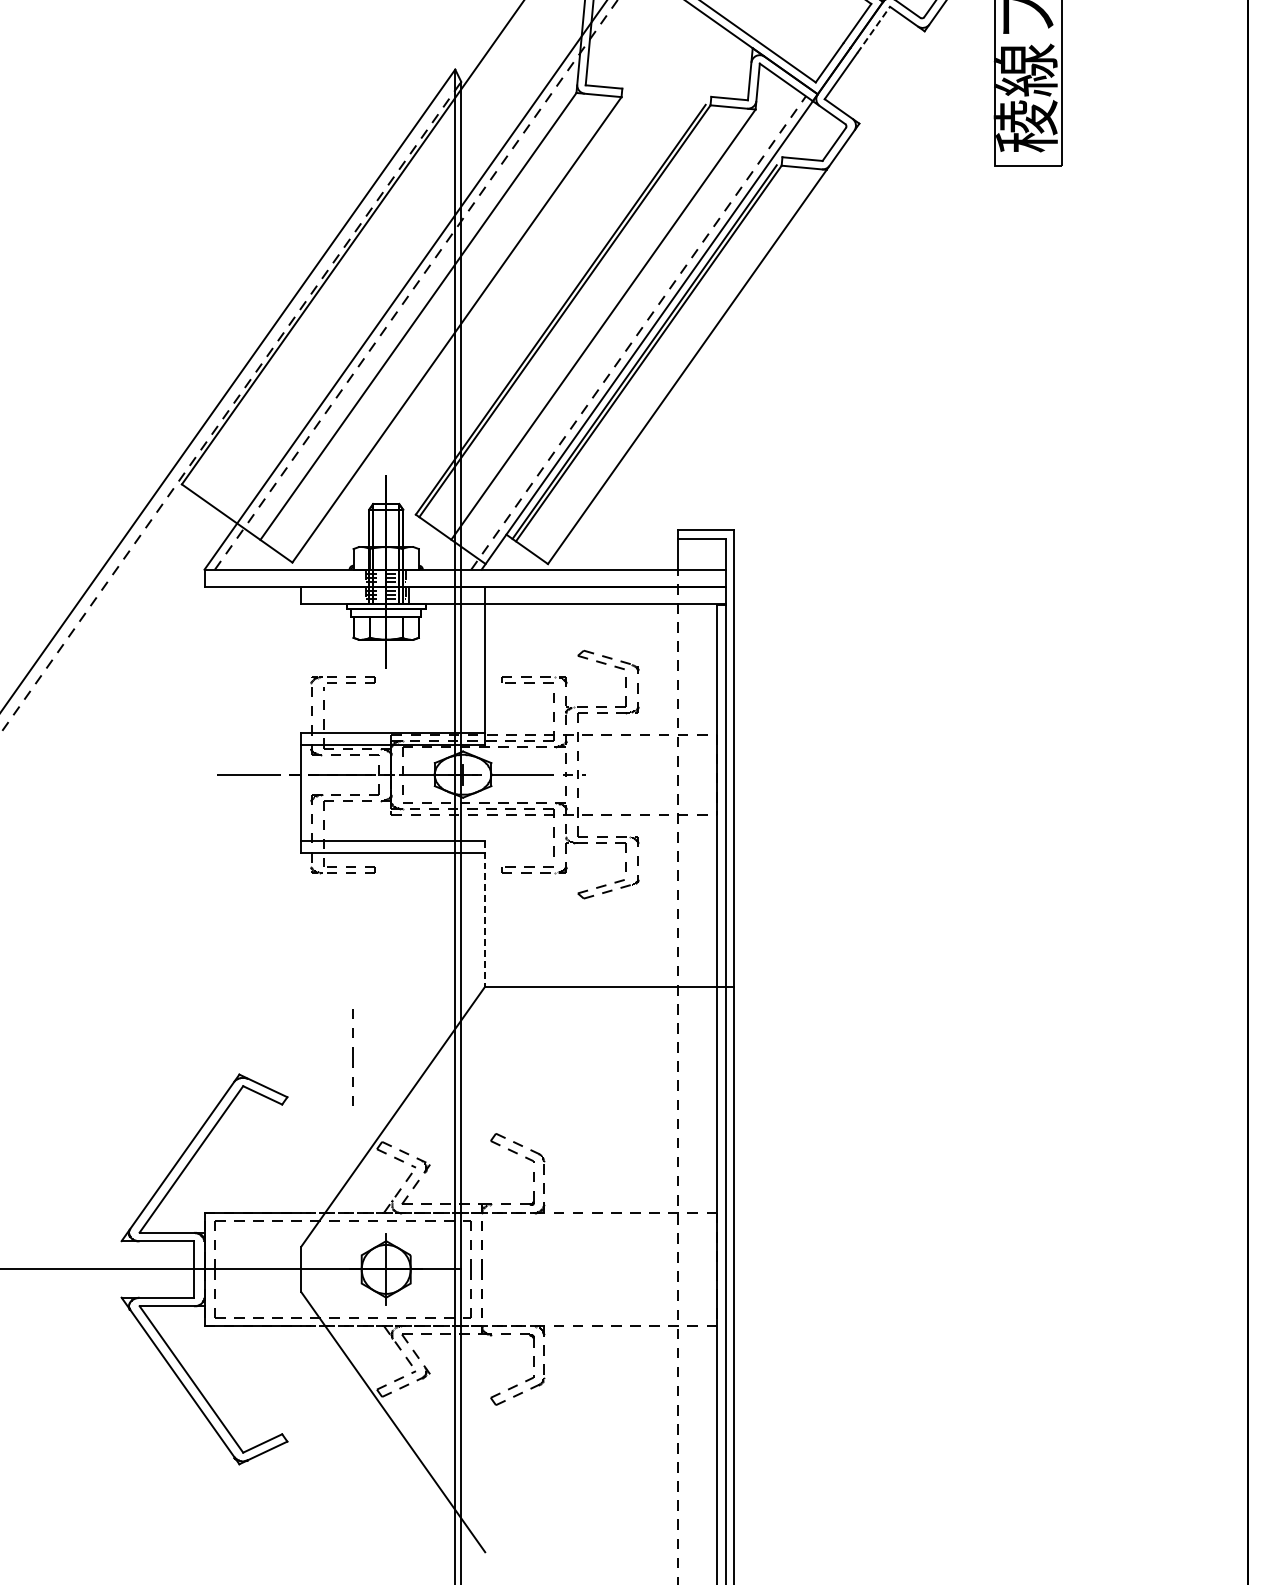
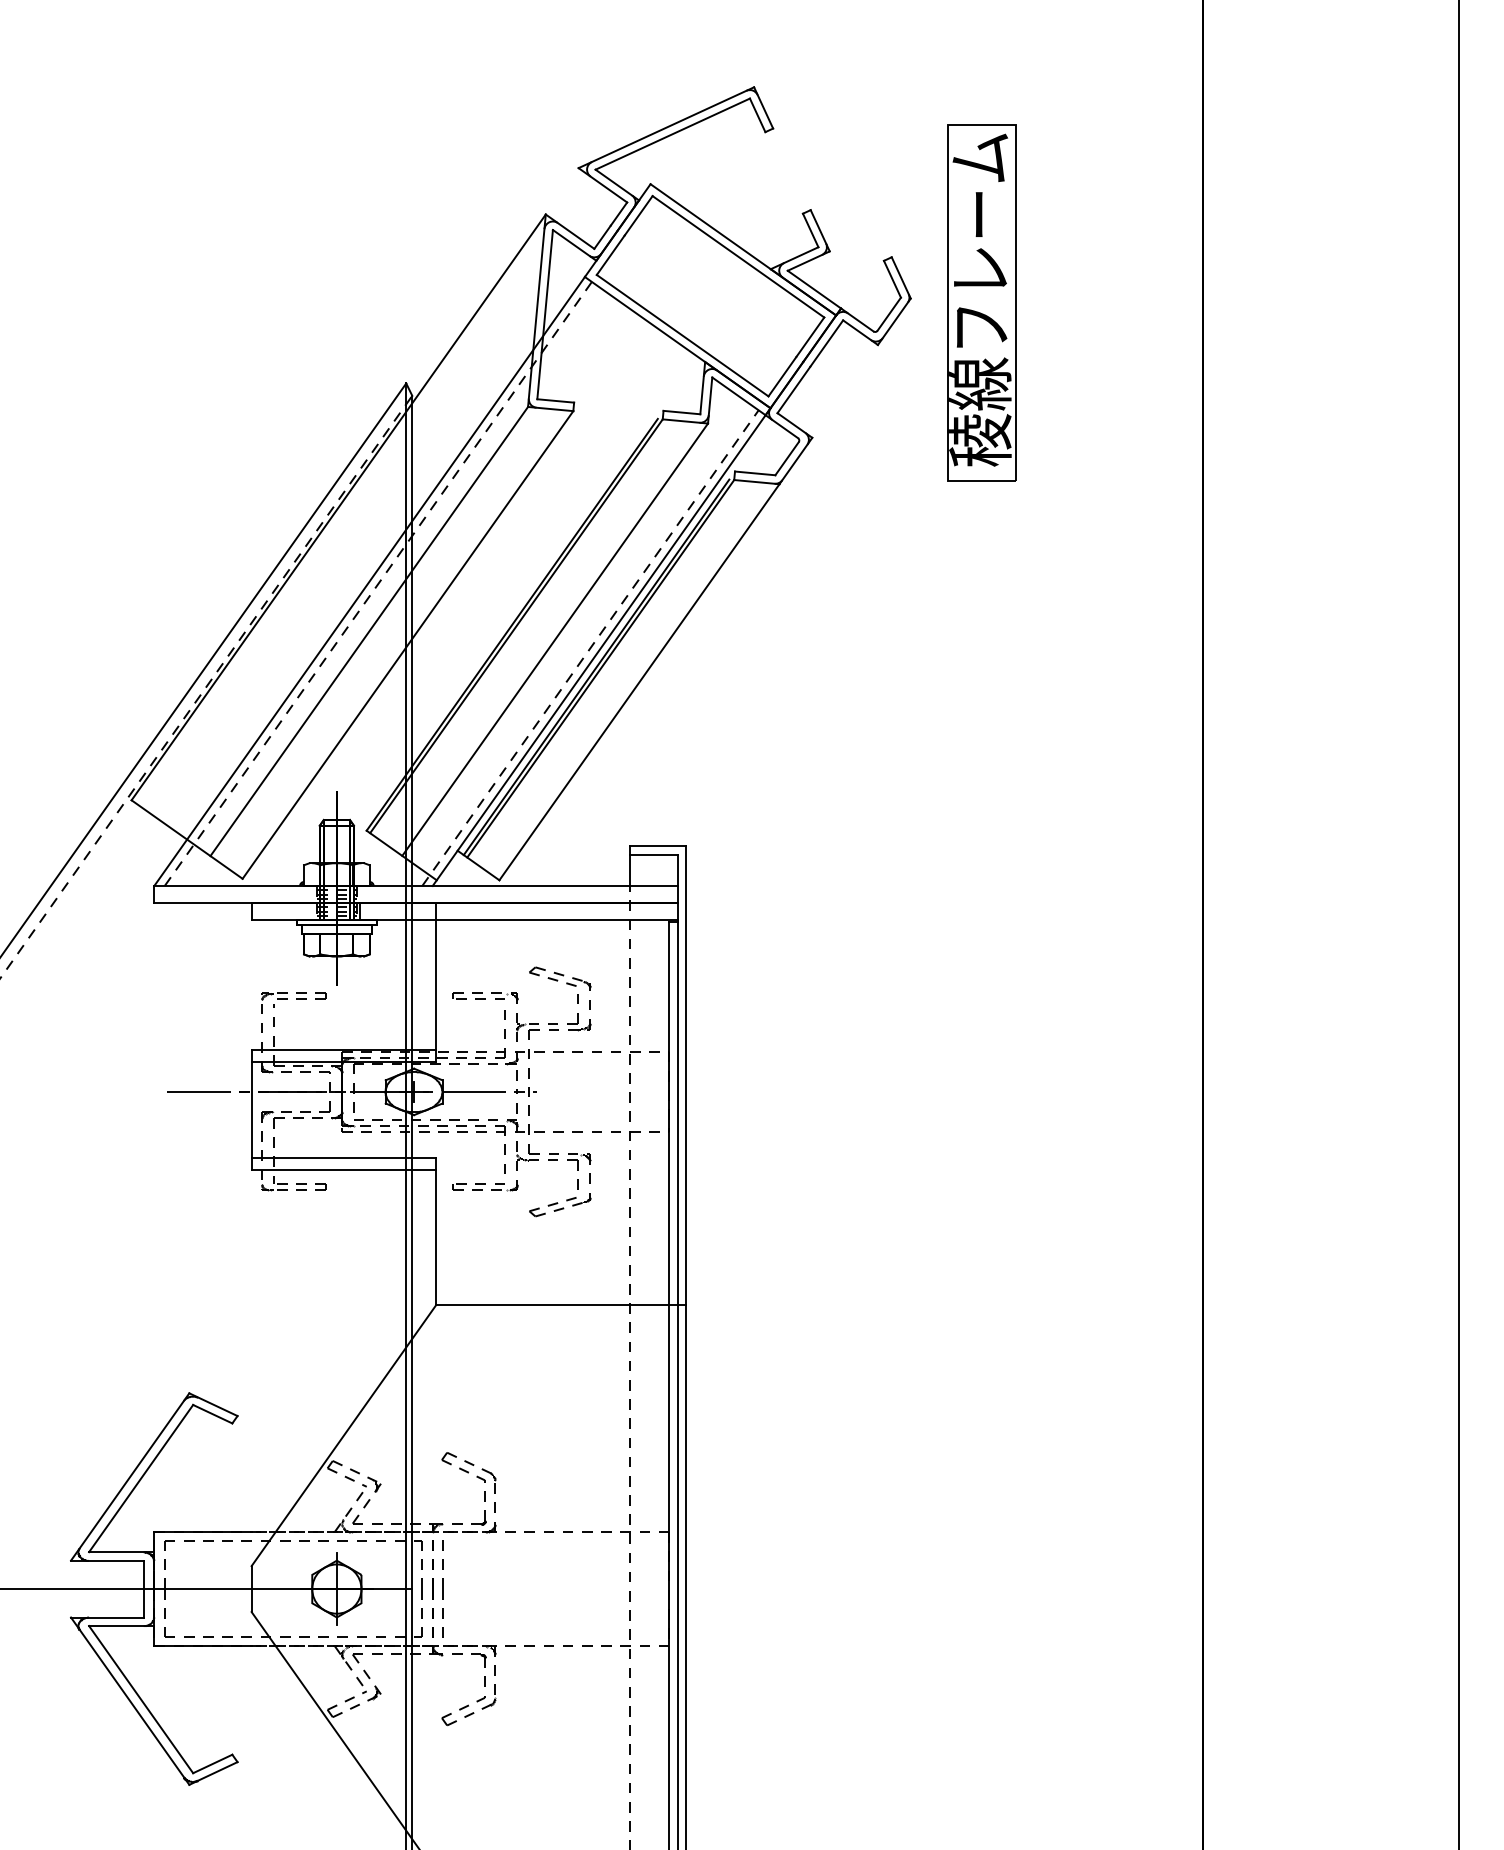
line: (874, 29) -> (827, 343), dashed -> solid
line: (485, 914) -> (436, 1232), dashed -> solid
line: (352, 1056) -> (442, 1588), moved

